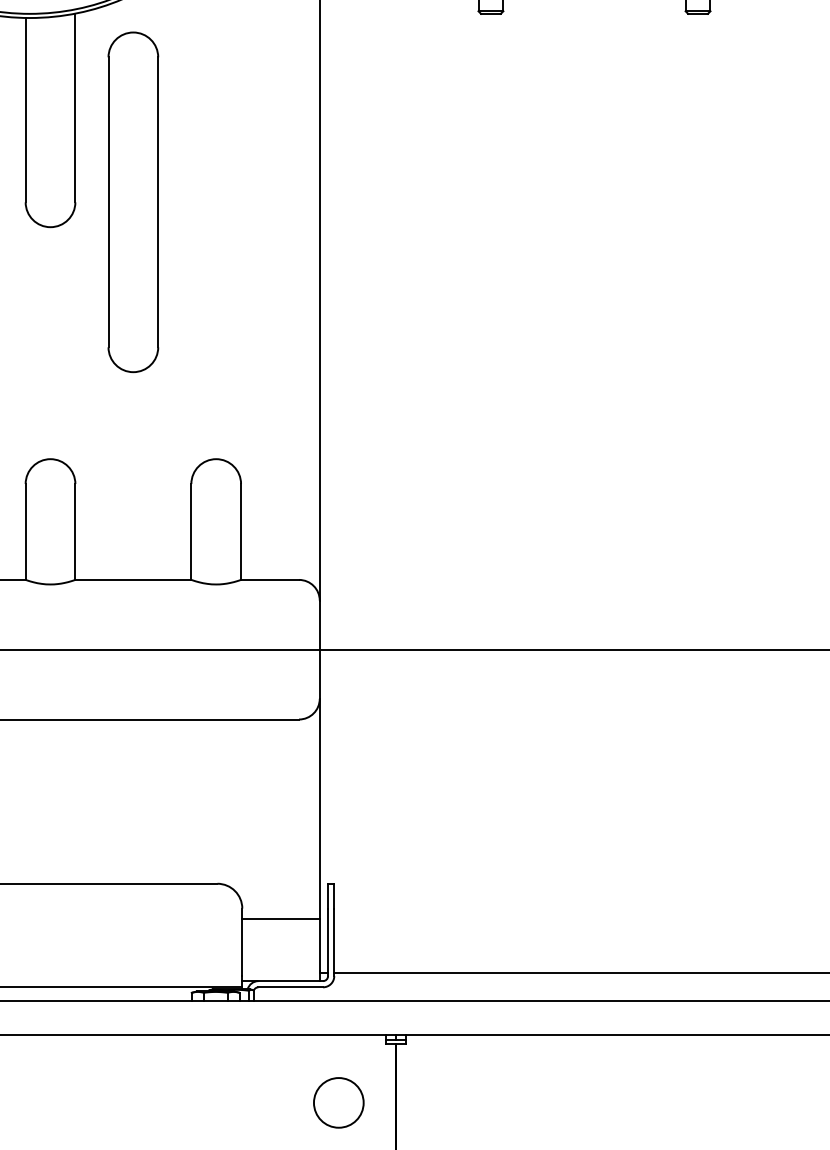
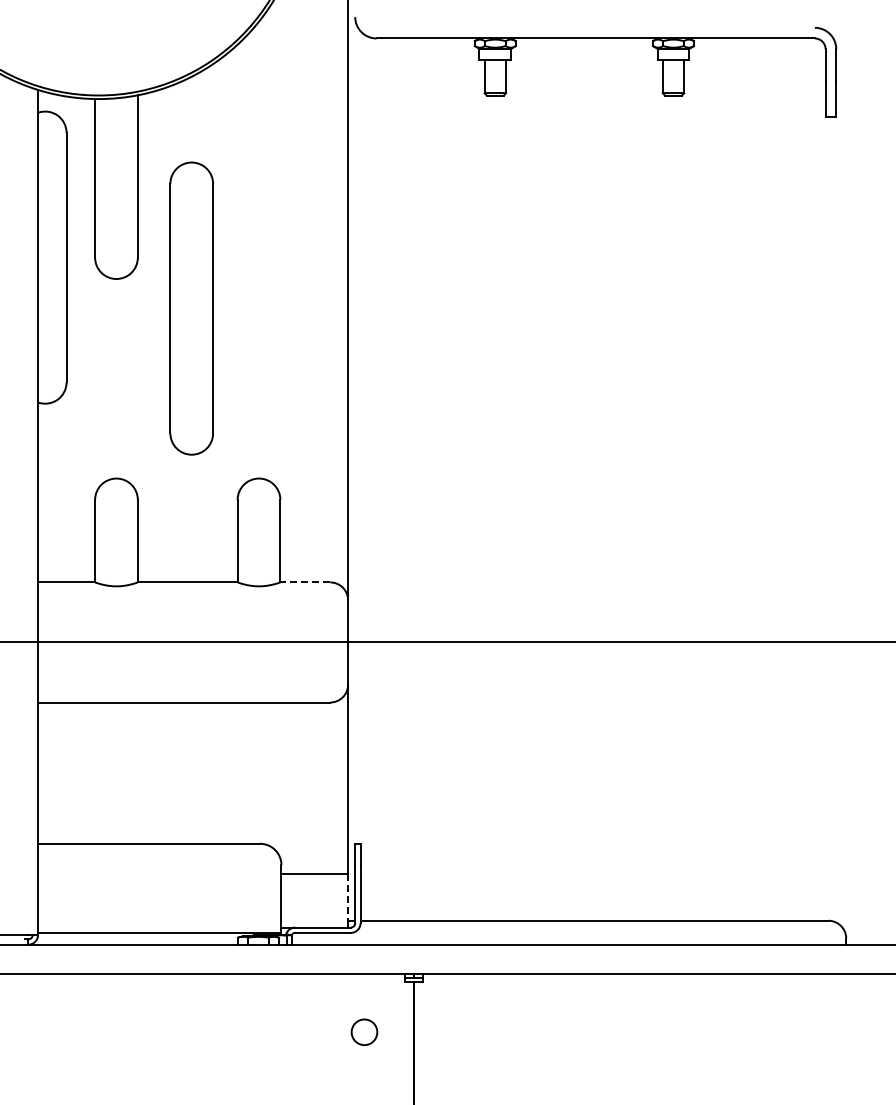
part: (133, 202) -> (191, 308), moved
line: (270, 579) -> (305, 582), solid -> dashed
line: (320, 946) -> (348, 897), solid -> dashed
circle: (338, 1101) -> (364, 1031), size x0.6

